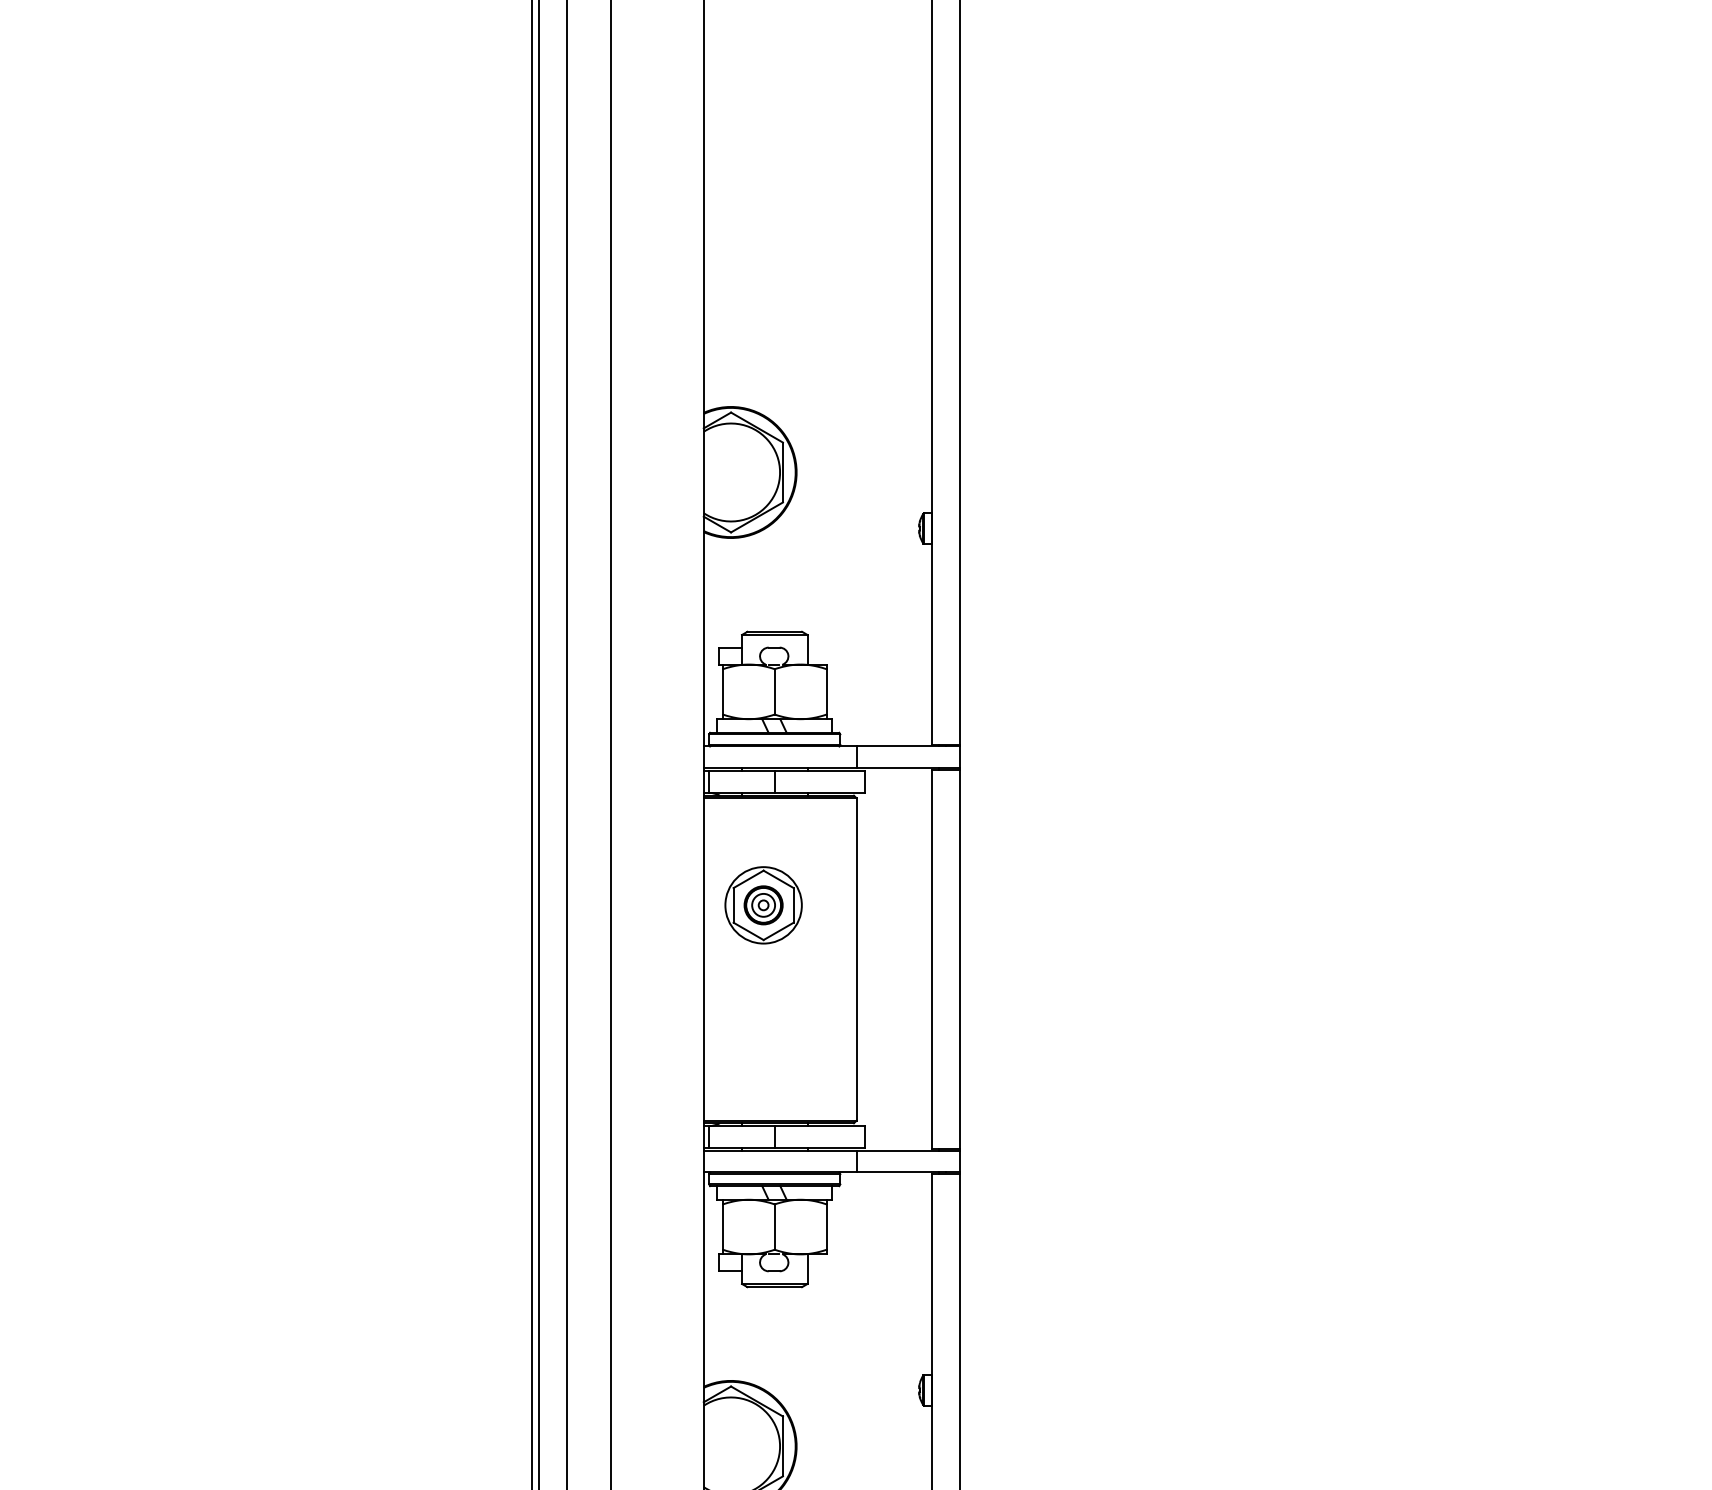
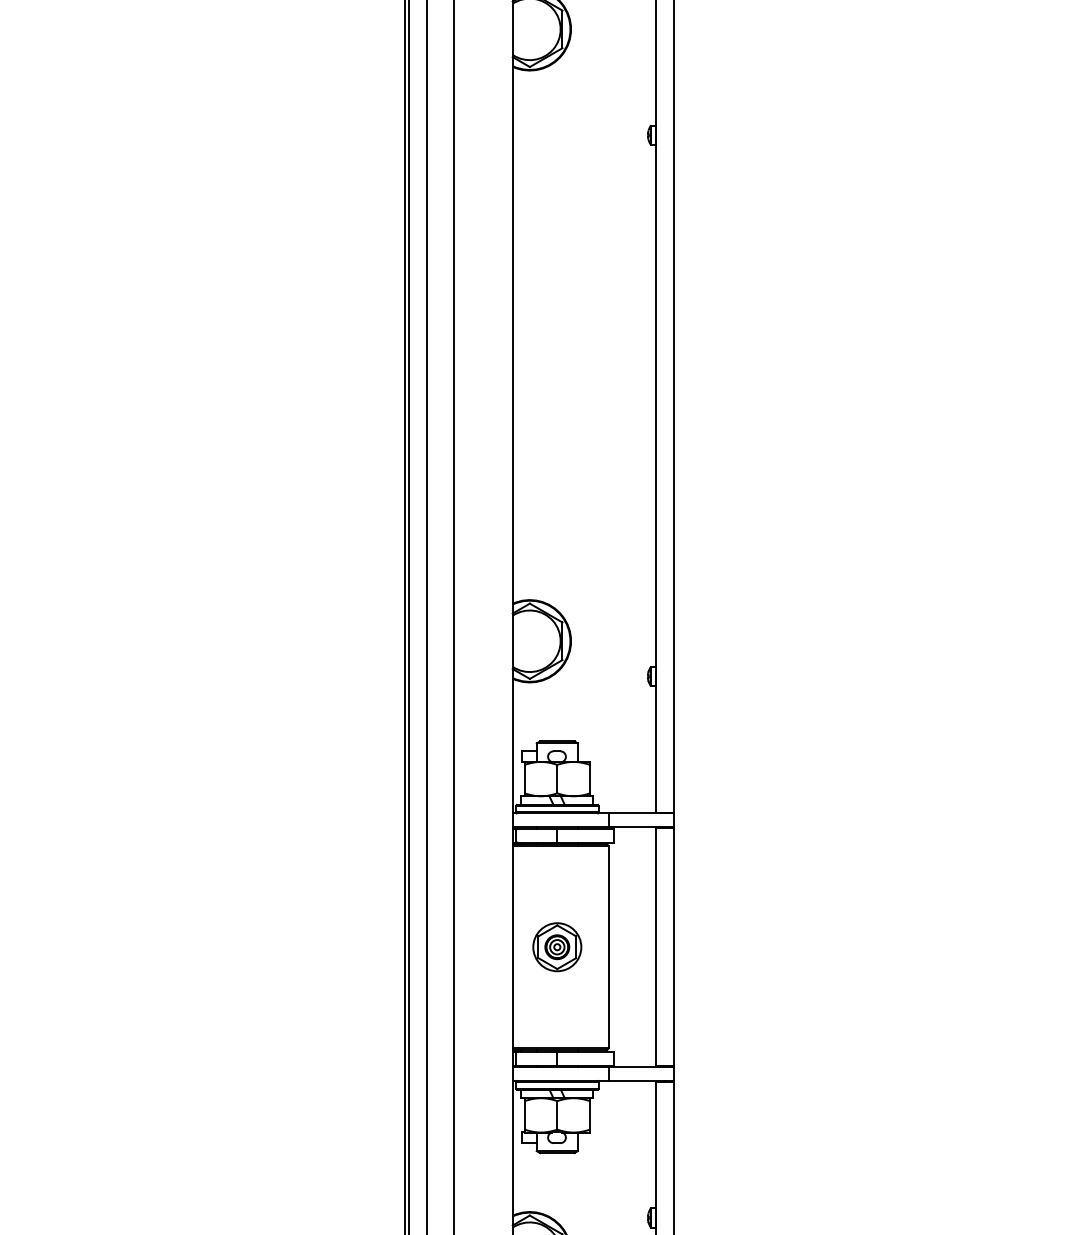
part: (763, 905) -> (557, 947), moved

